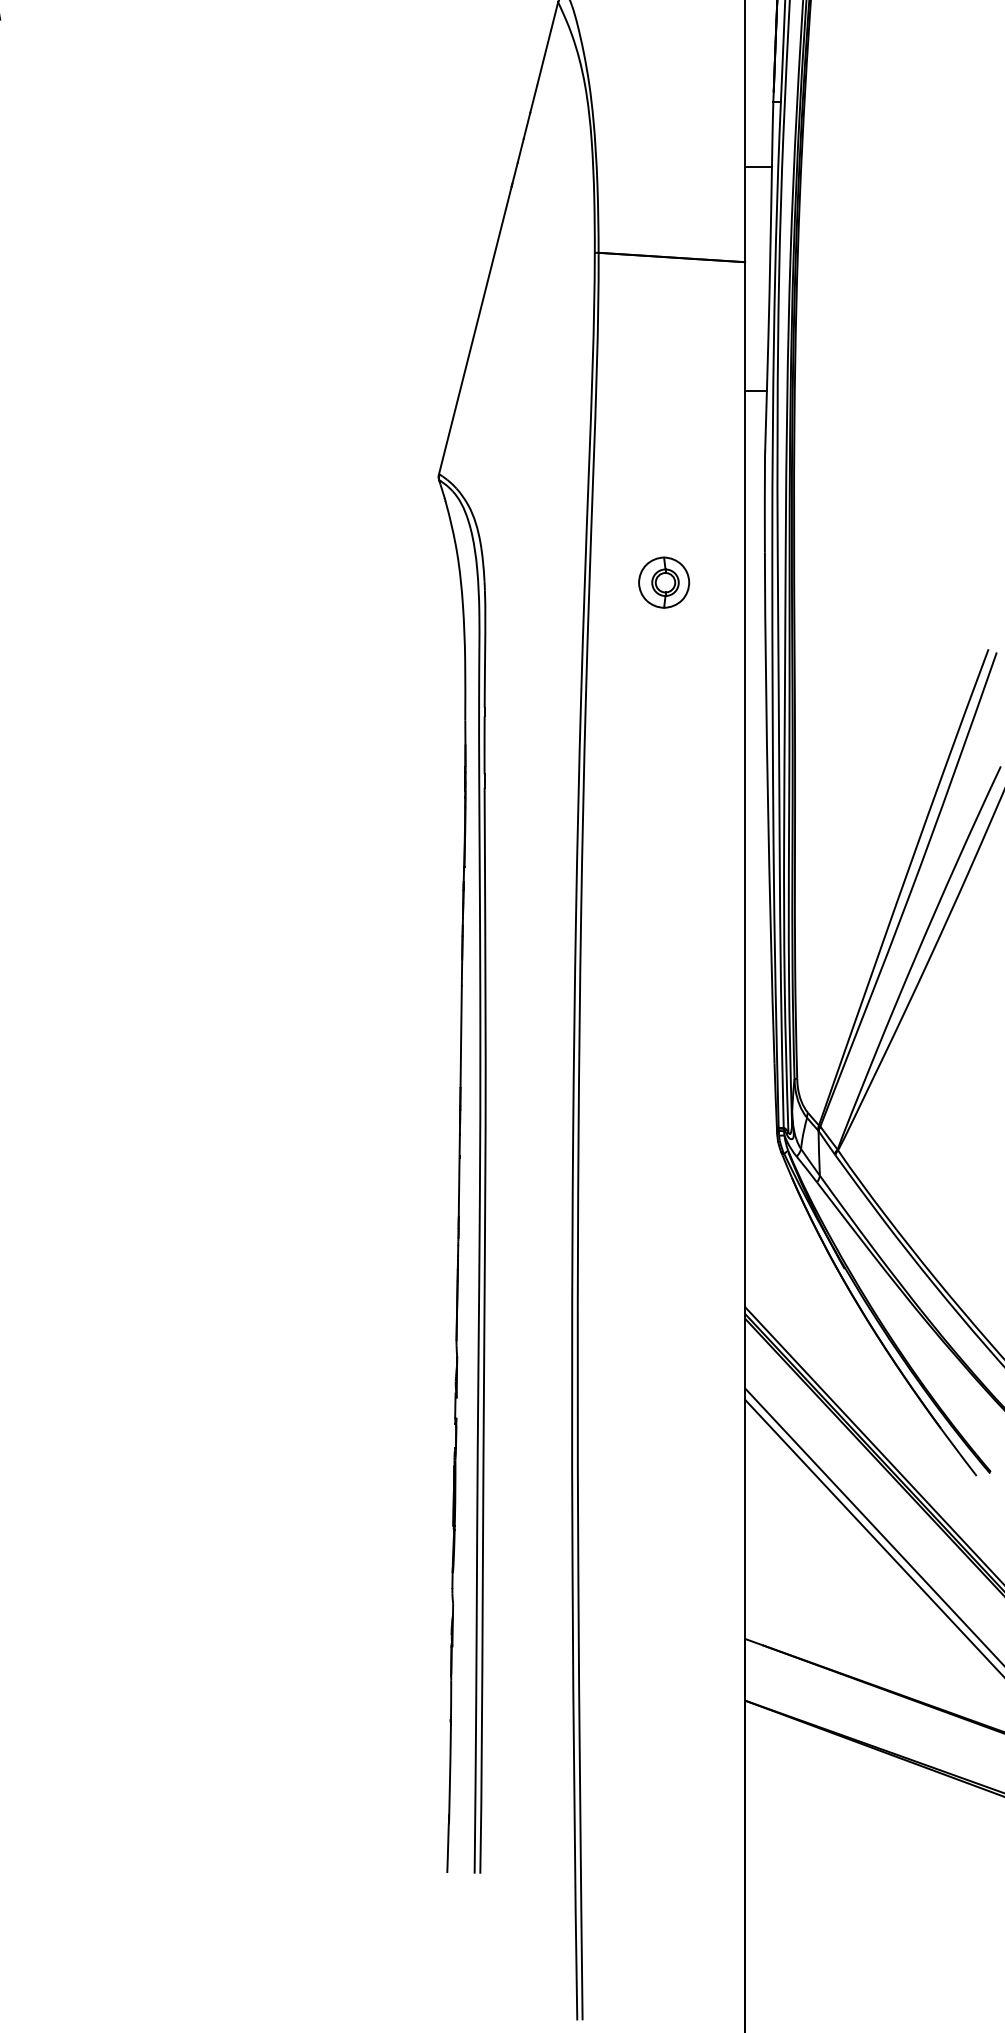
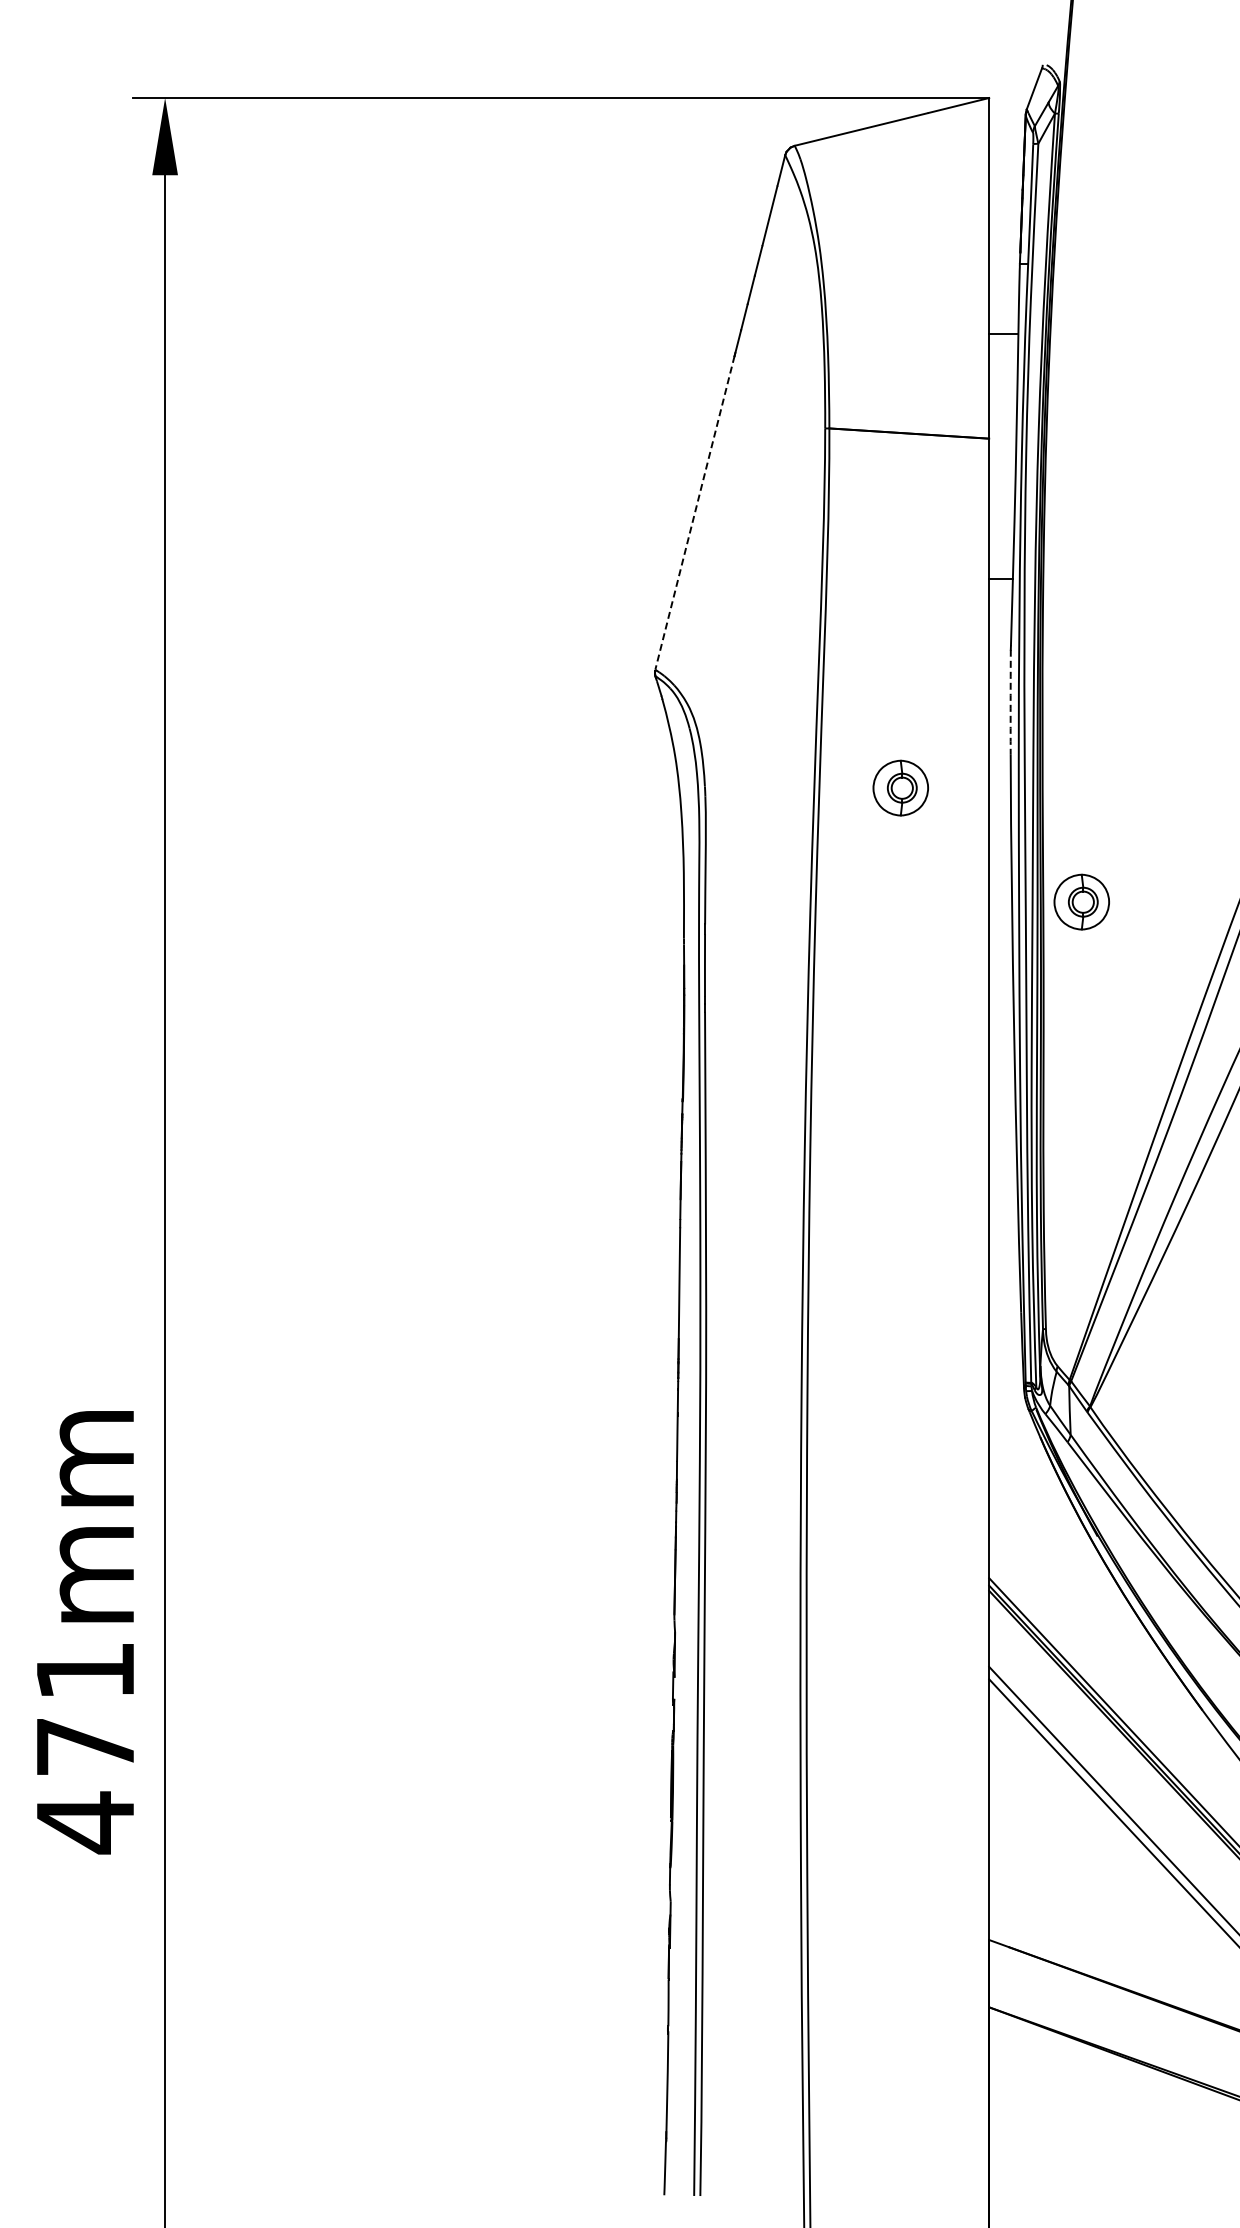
line: (475, 329) -> (695, 512), solid -> dashed
arc: (764, 504) -> (1010, 702), solid -> dashed
part: (829, 686) -> (1081, 901), added

